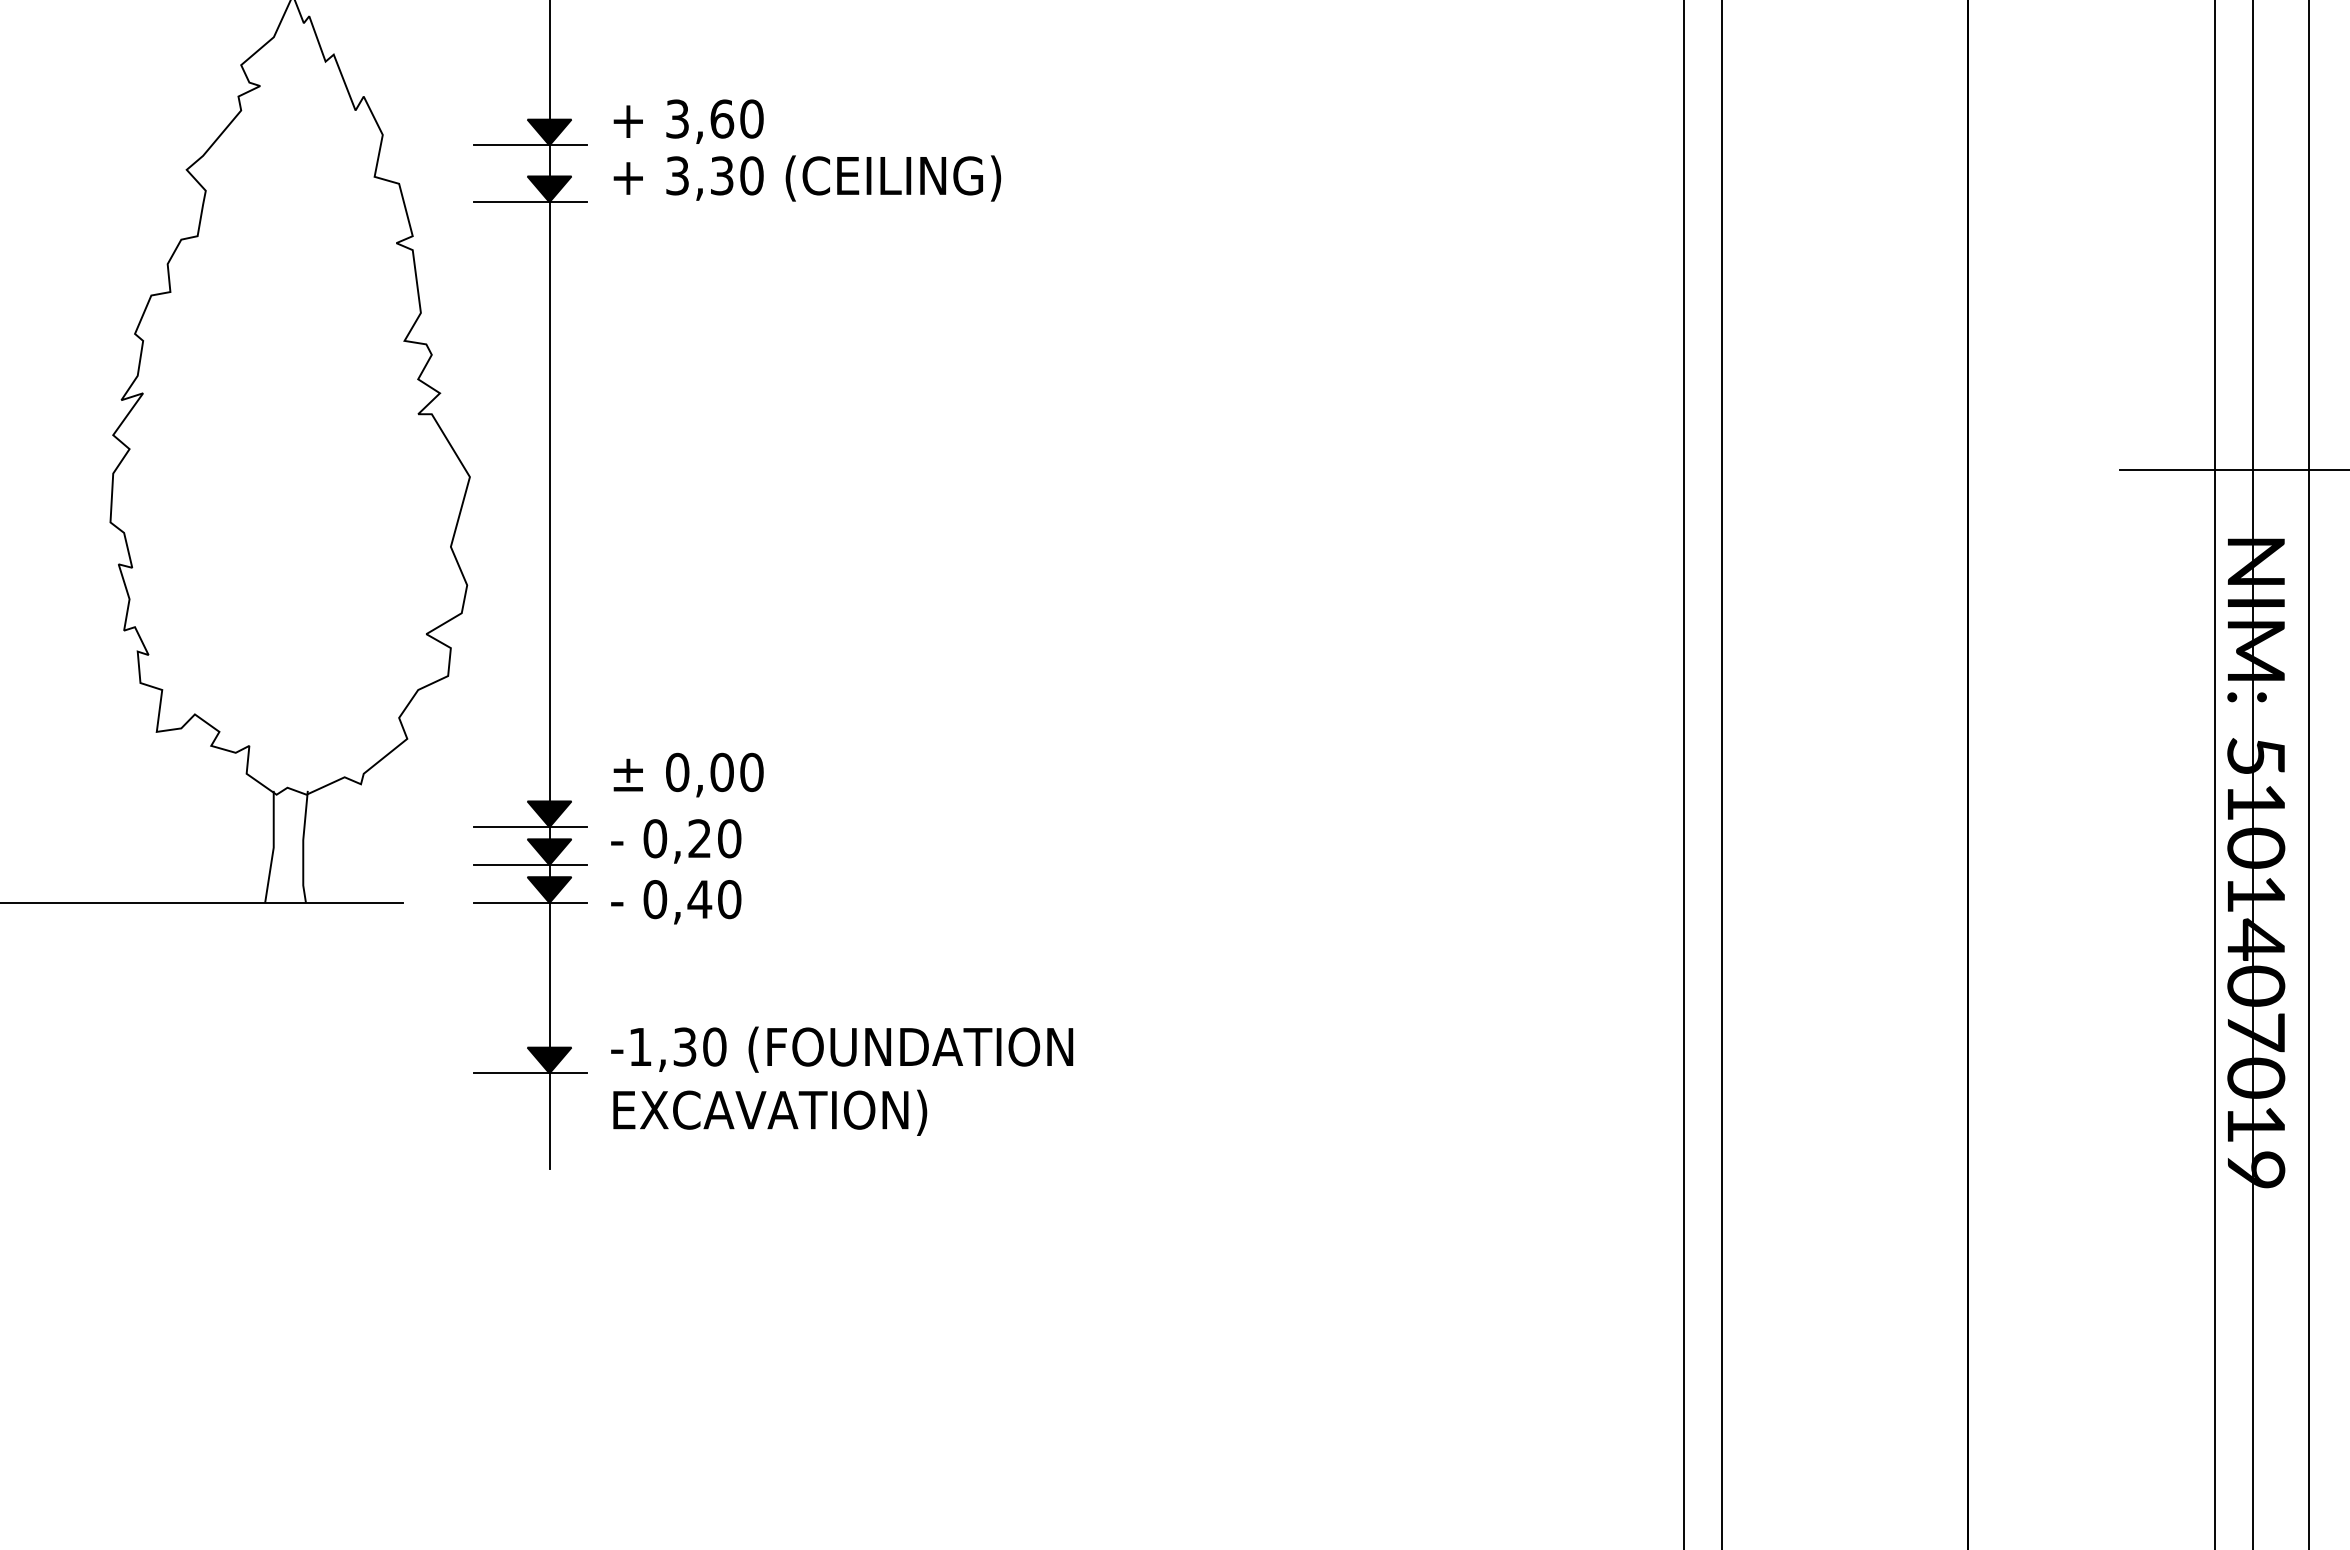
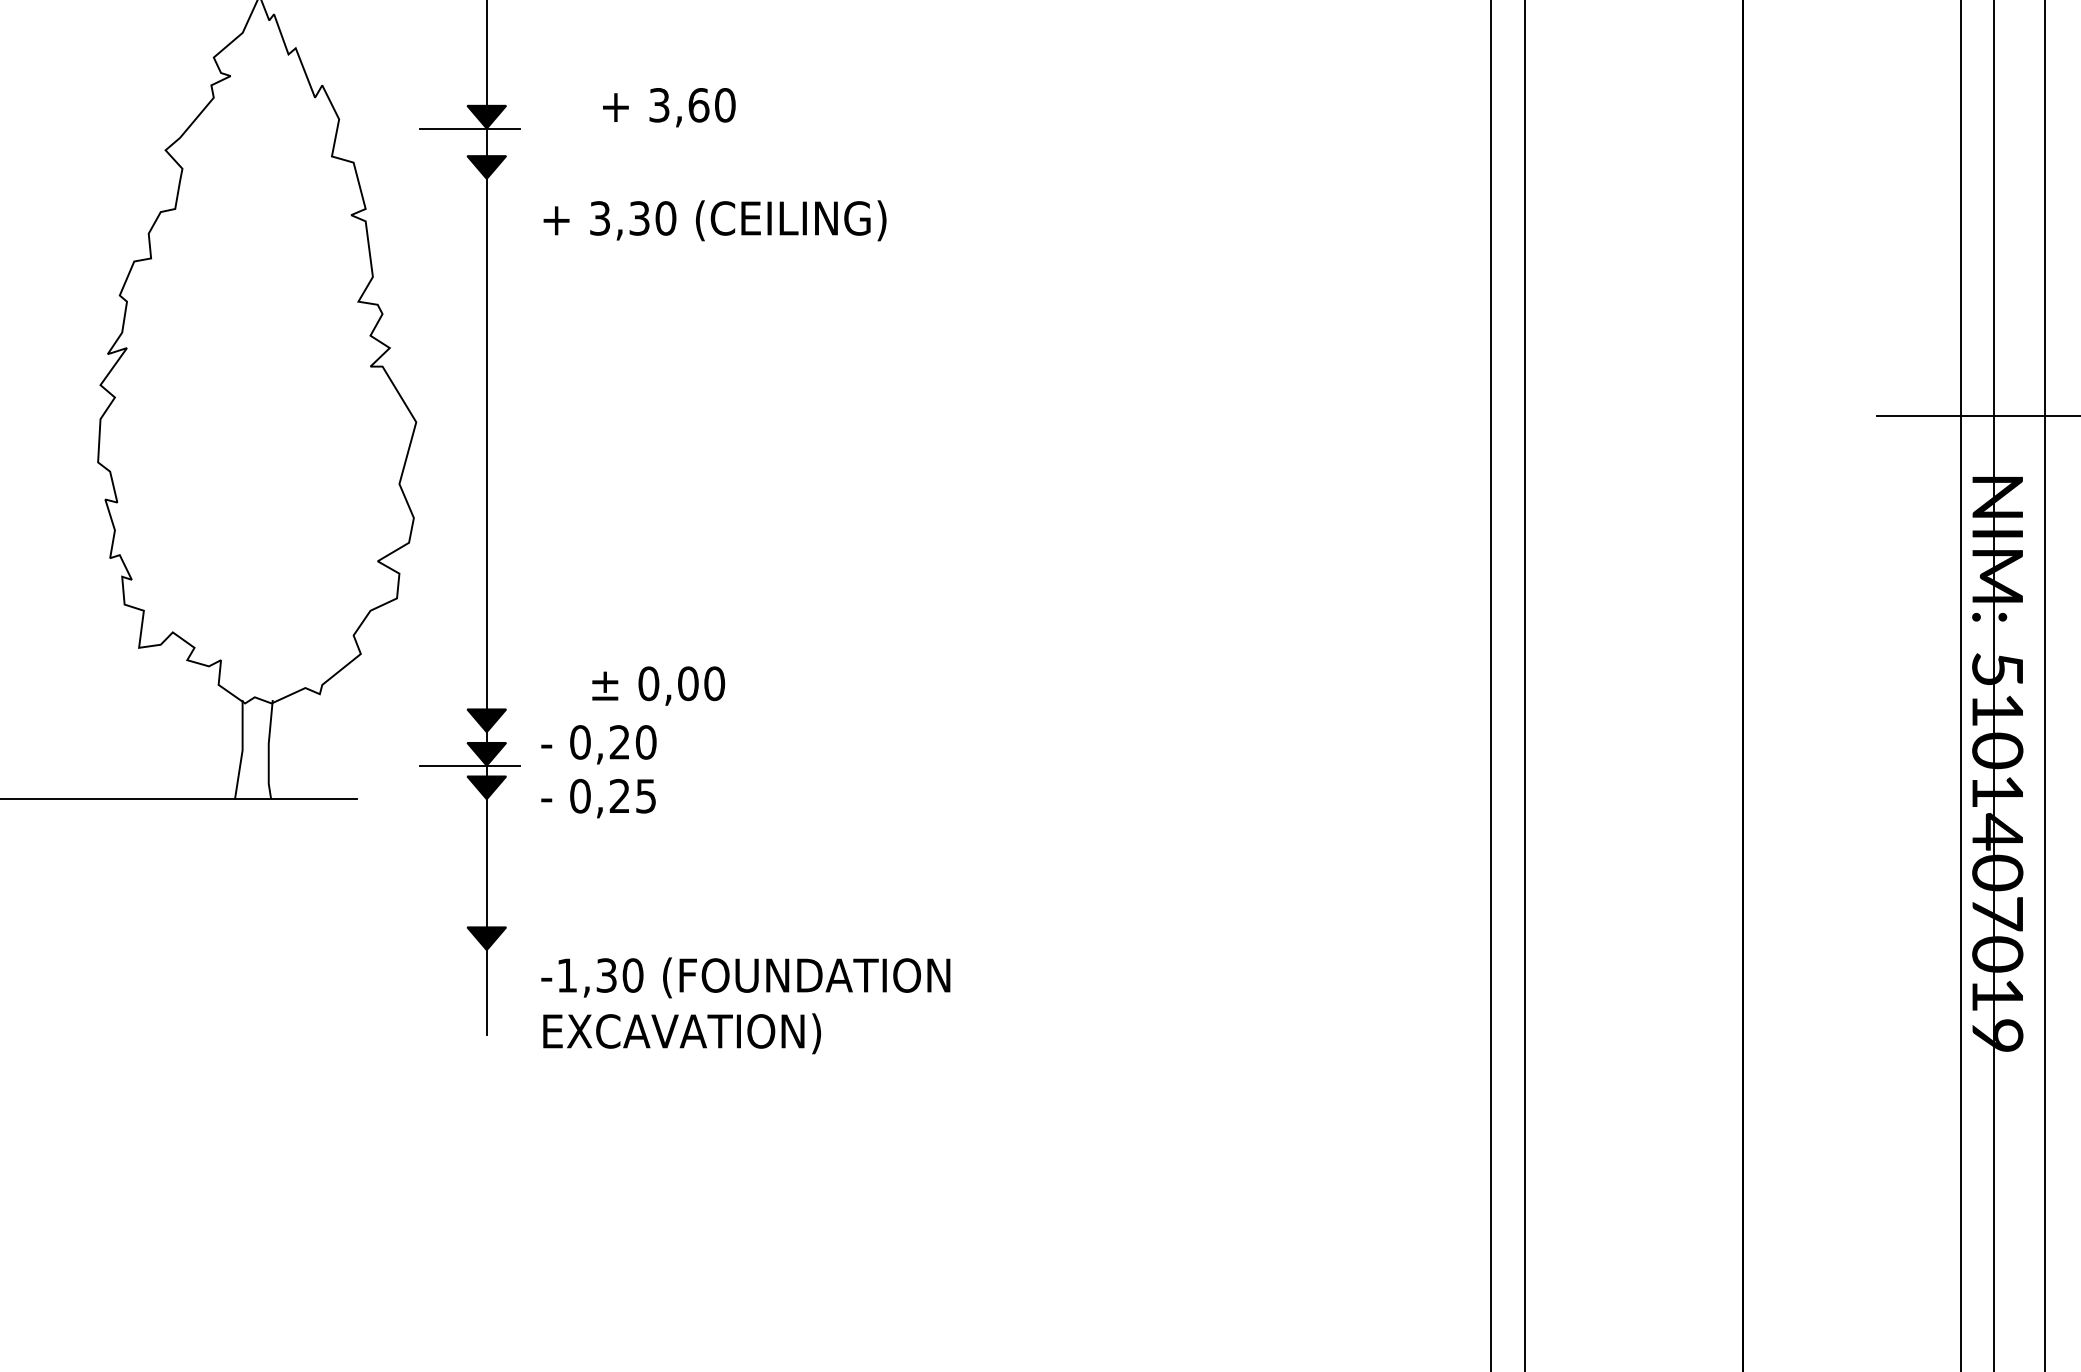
text: (688, 121) -> (669, 107), moved
text: (807, 178) -> (715, 220), moved
line: (530, 202) -> (469, 179), removed
text: (688, 774) -> (658, 685), moved
line: (530, 827) -> (469, 732), removed
text: (714, 899) -> (632, 796), 0,40 -> 0,25
line: (530, 902) -> (469, 798), removed
line: (530, 1073) -> (469, 950), removed
text: (842, 1080) -> (746, 1005), moved

